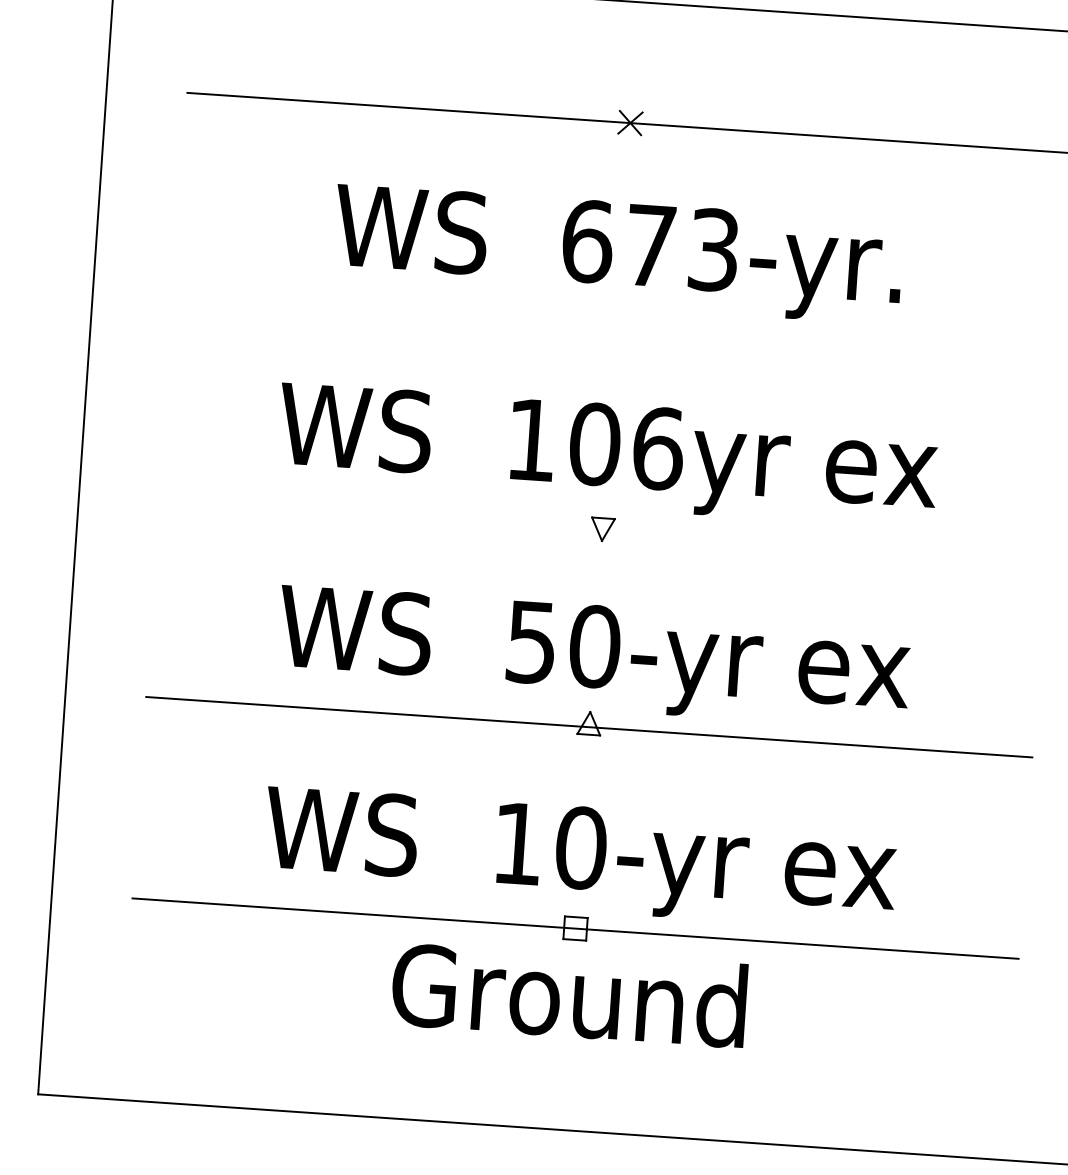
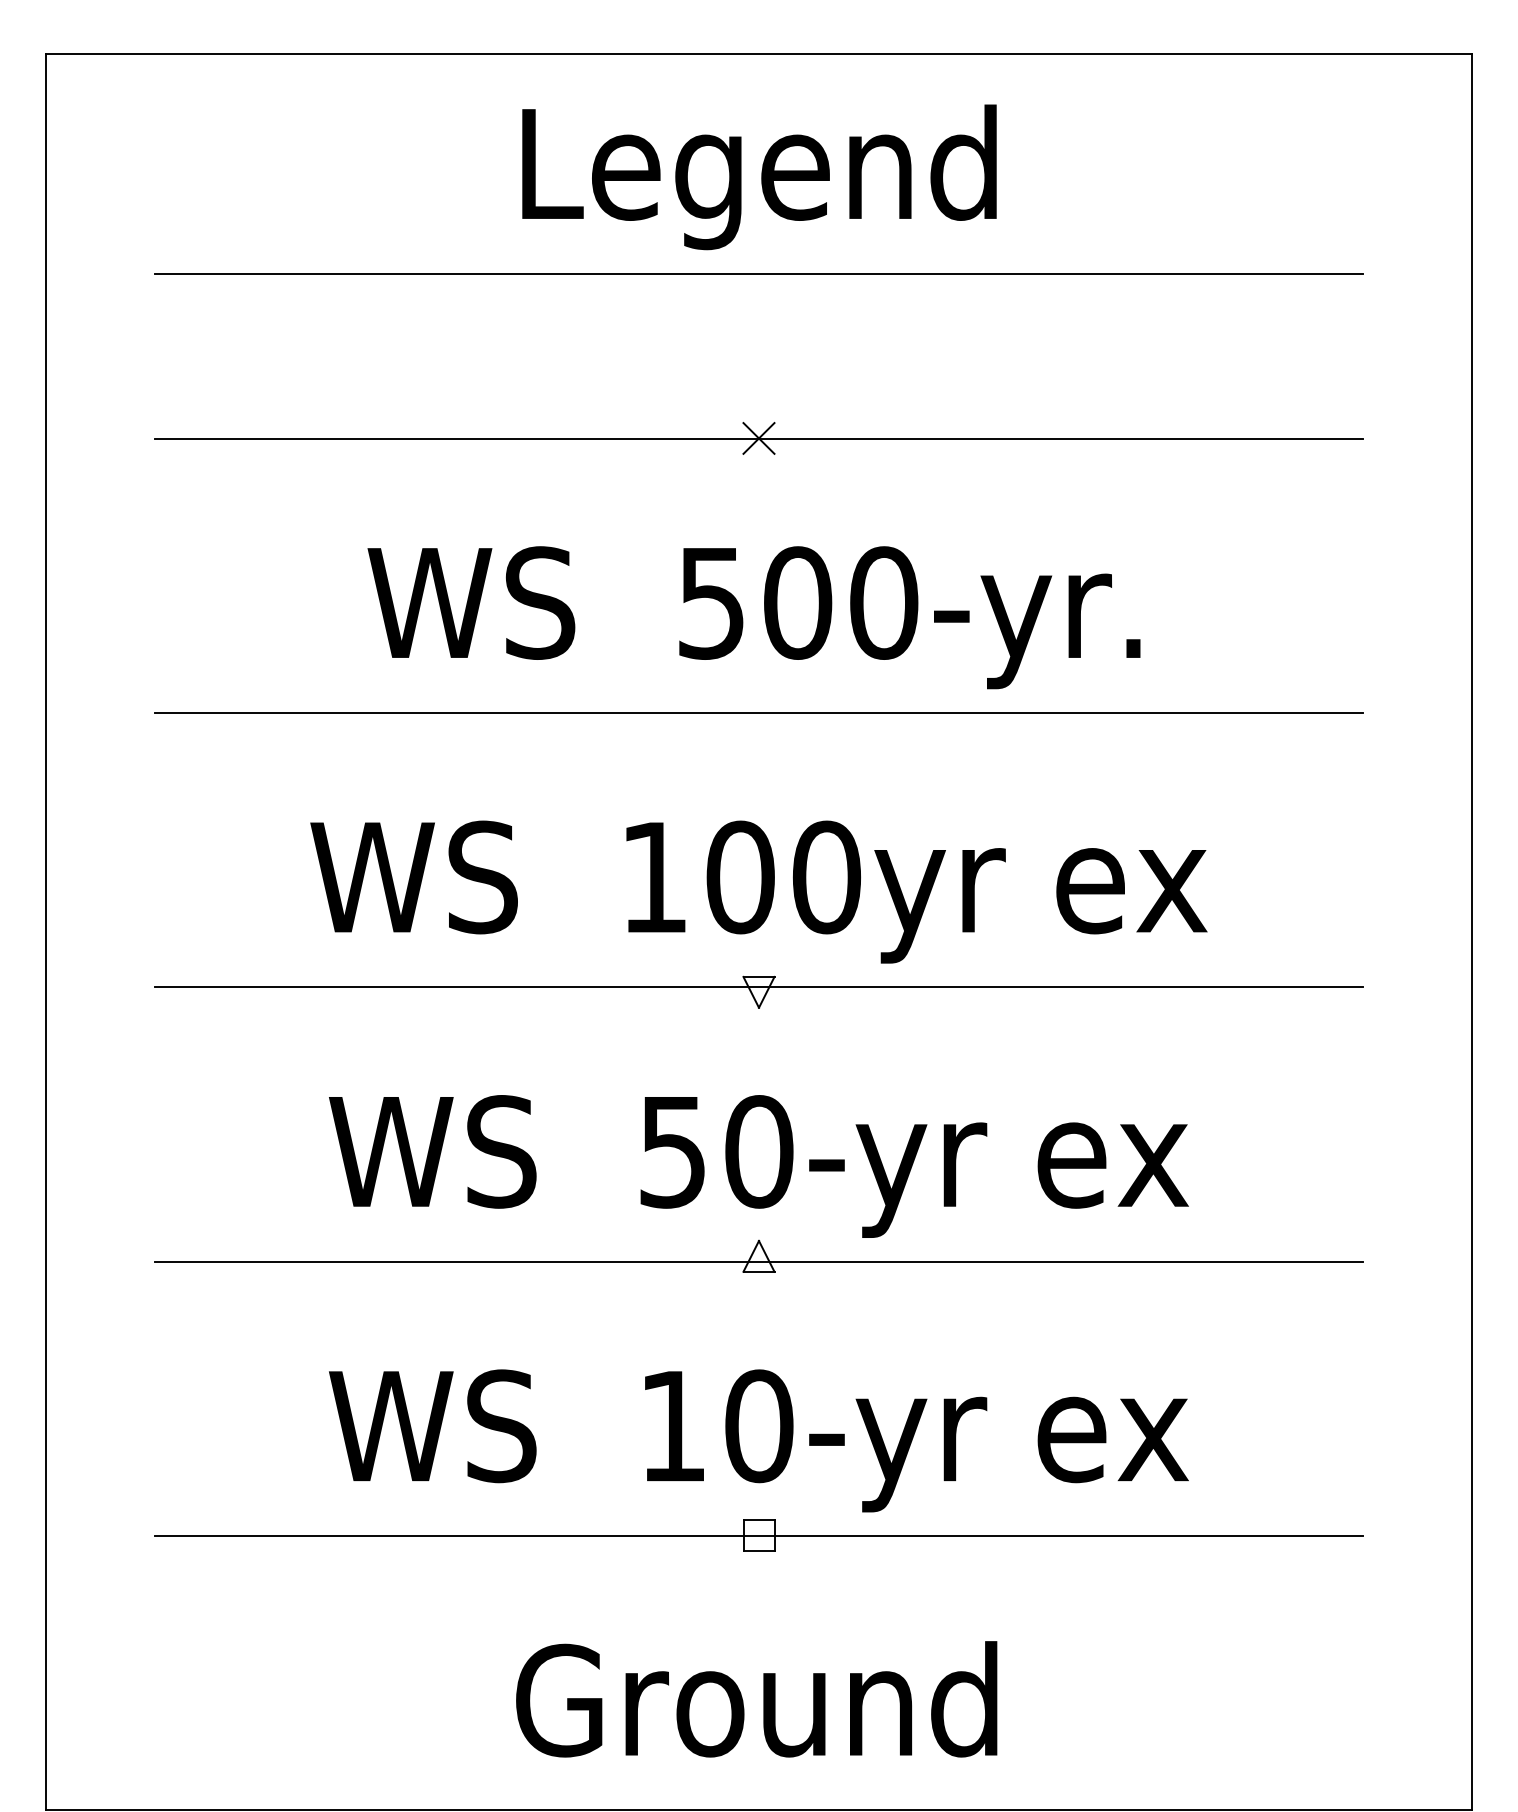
text: (651, 245) -> (798, 602), 673-yr. -> 500-yr.
line: (616, 324) -> (758, 712), added
text: (658, 448) -> (826, 877), 106yr -> 100yr
line: (602, 526) -> (758, 987), added
text: (569, 994) -> (756, 1699), moved

